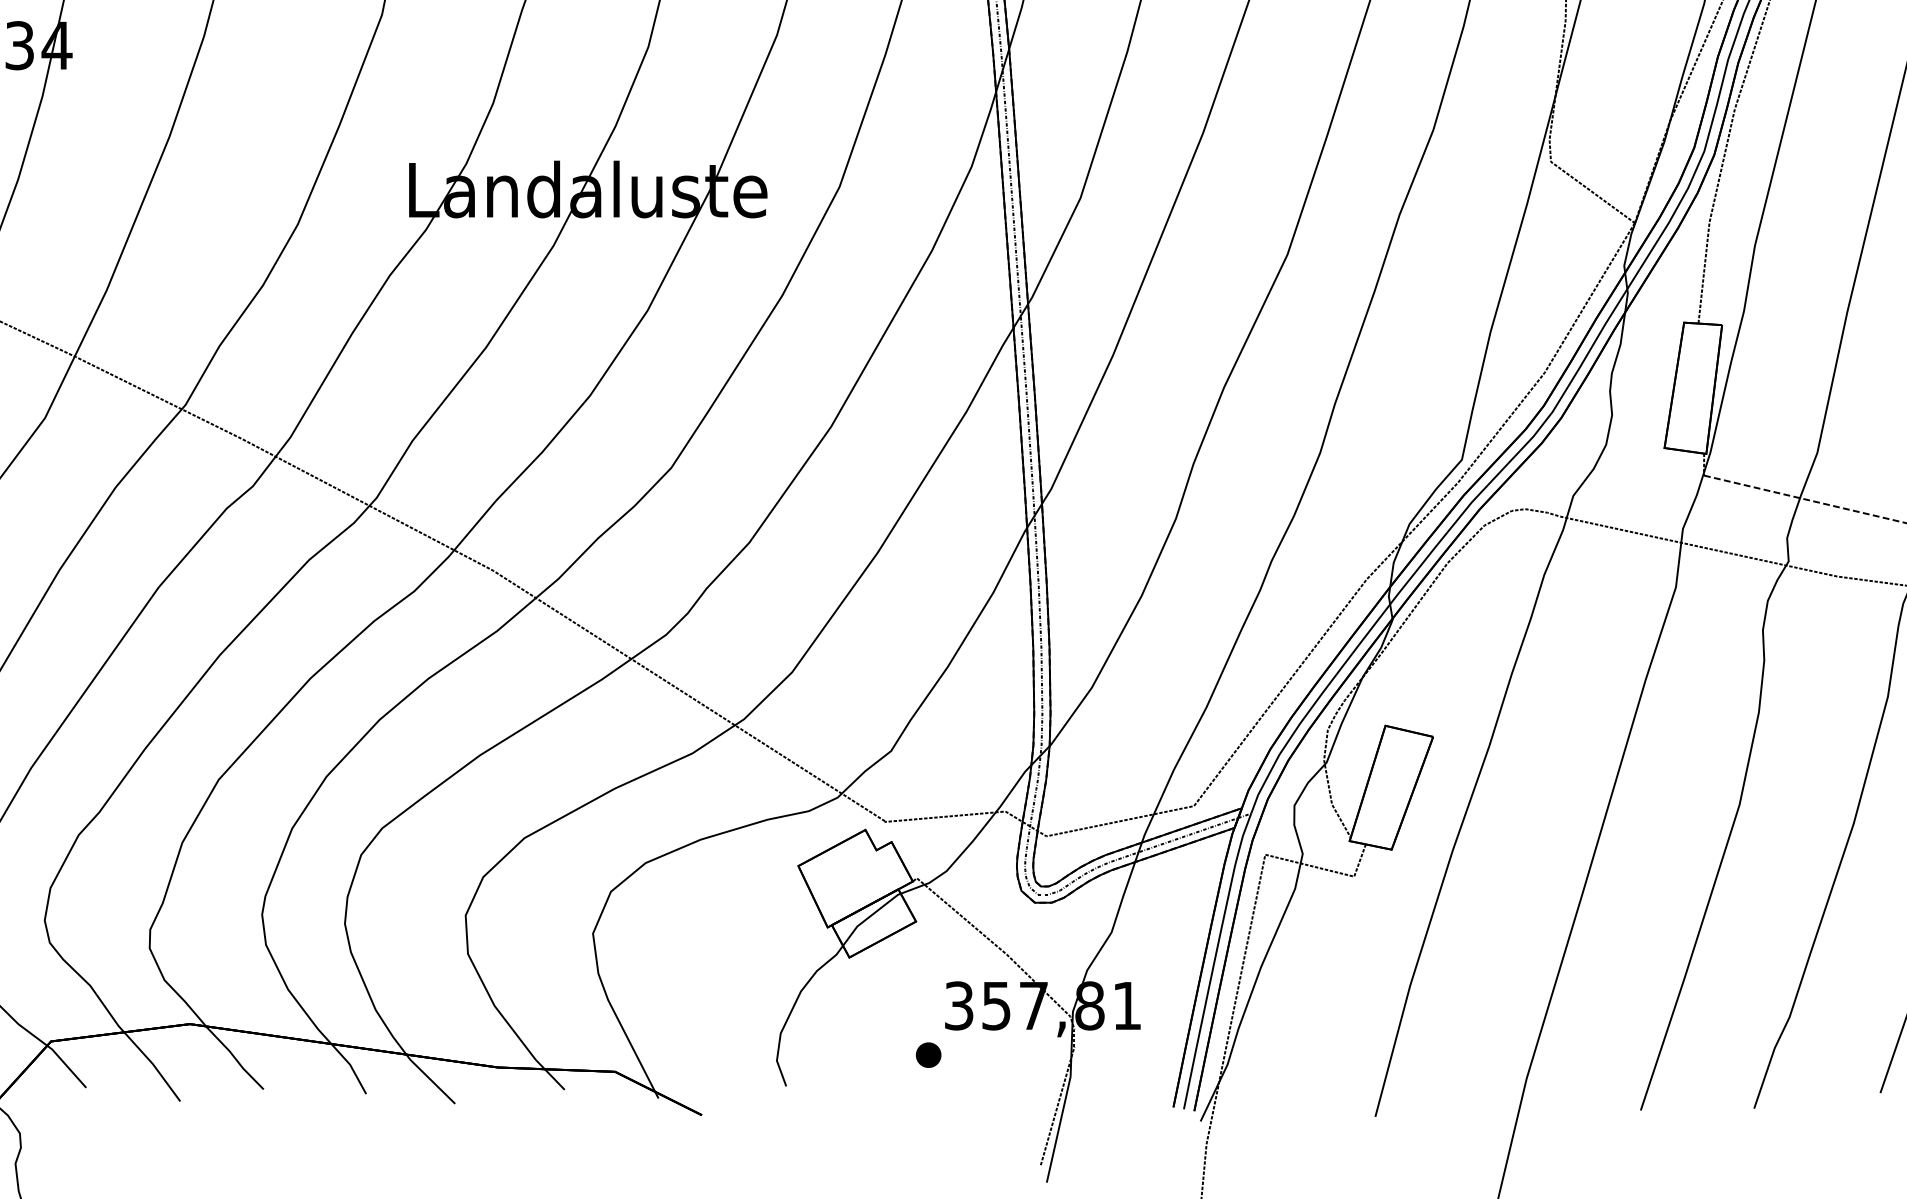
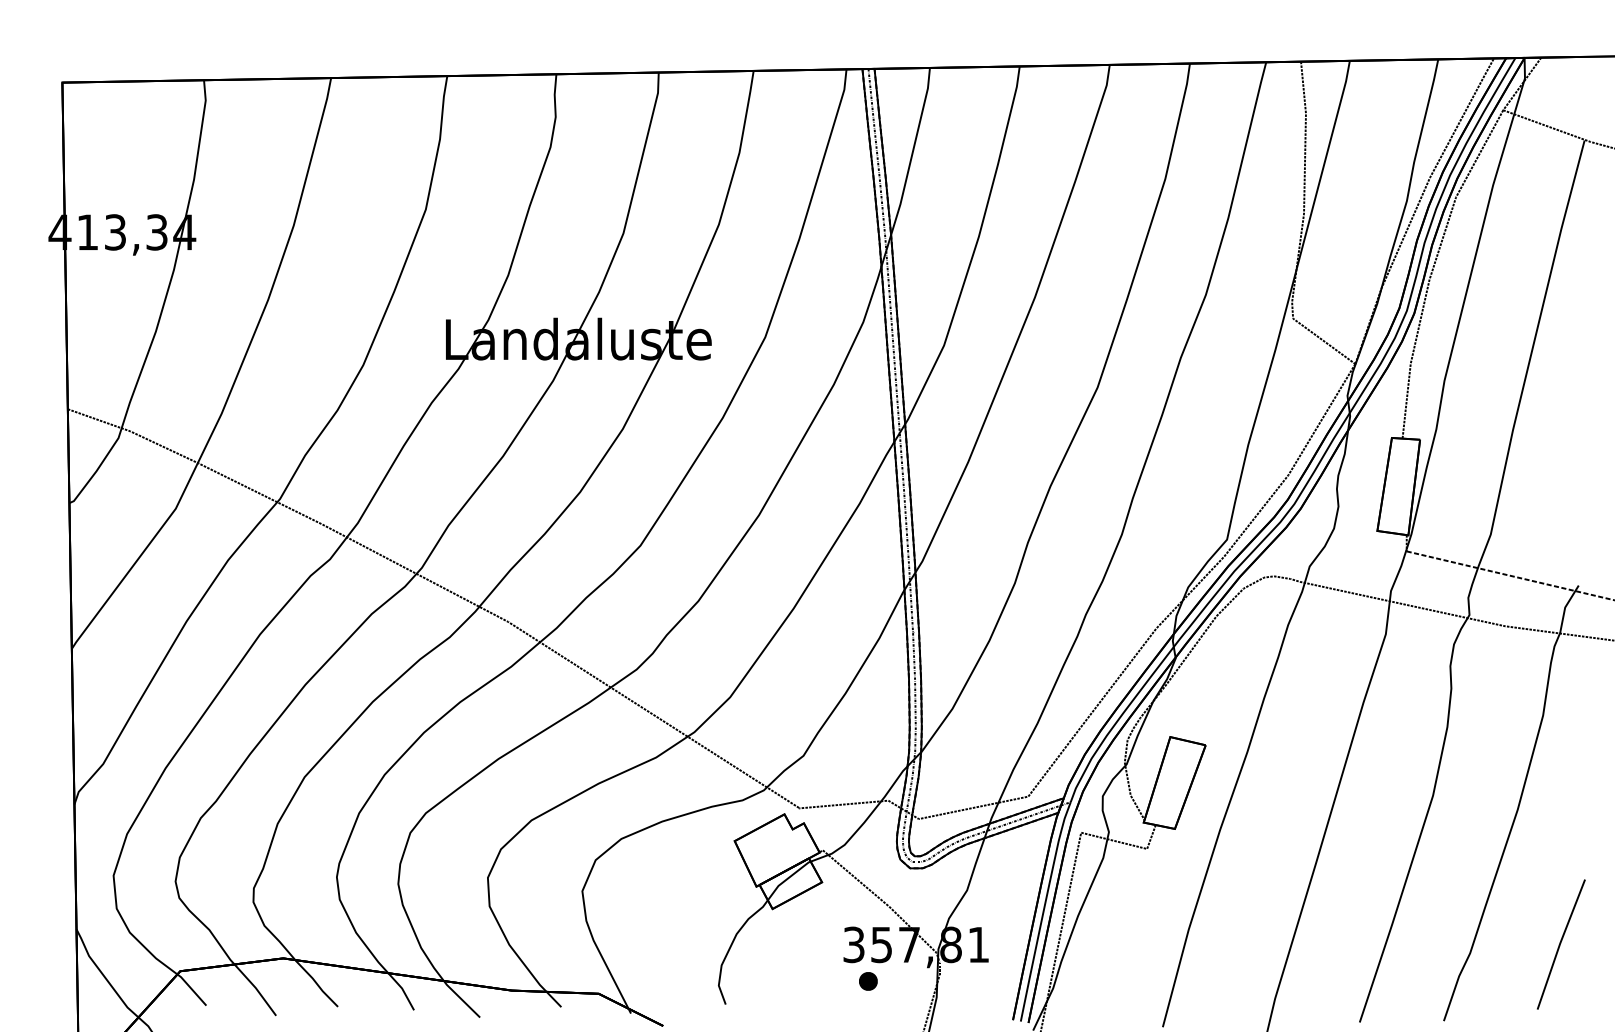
part: (928, 1055) -> (868, 981), moved

